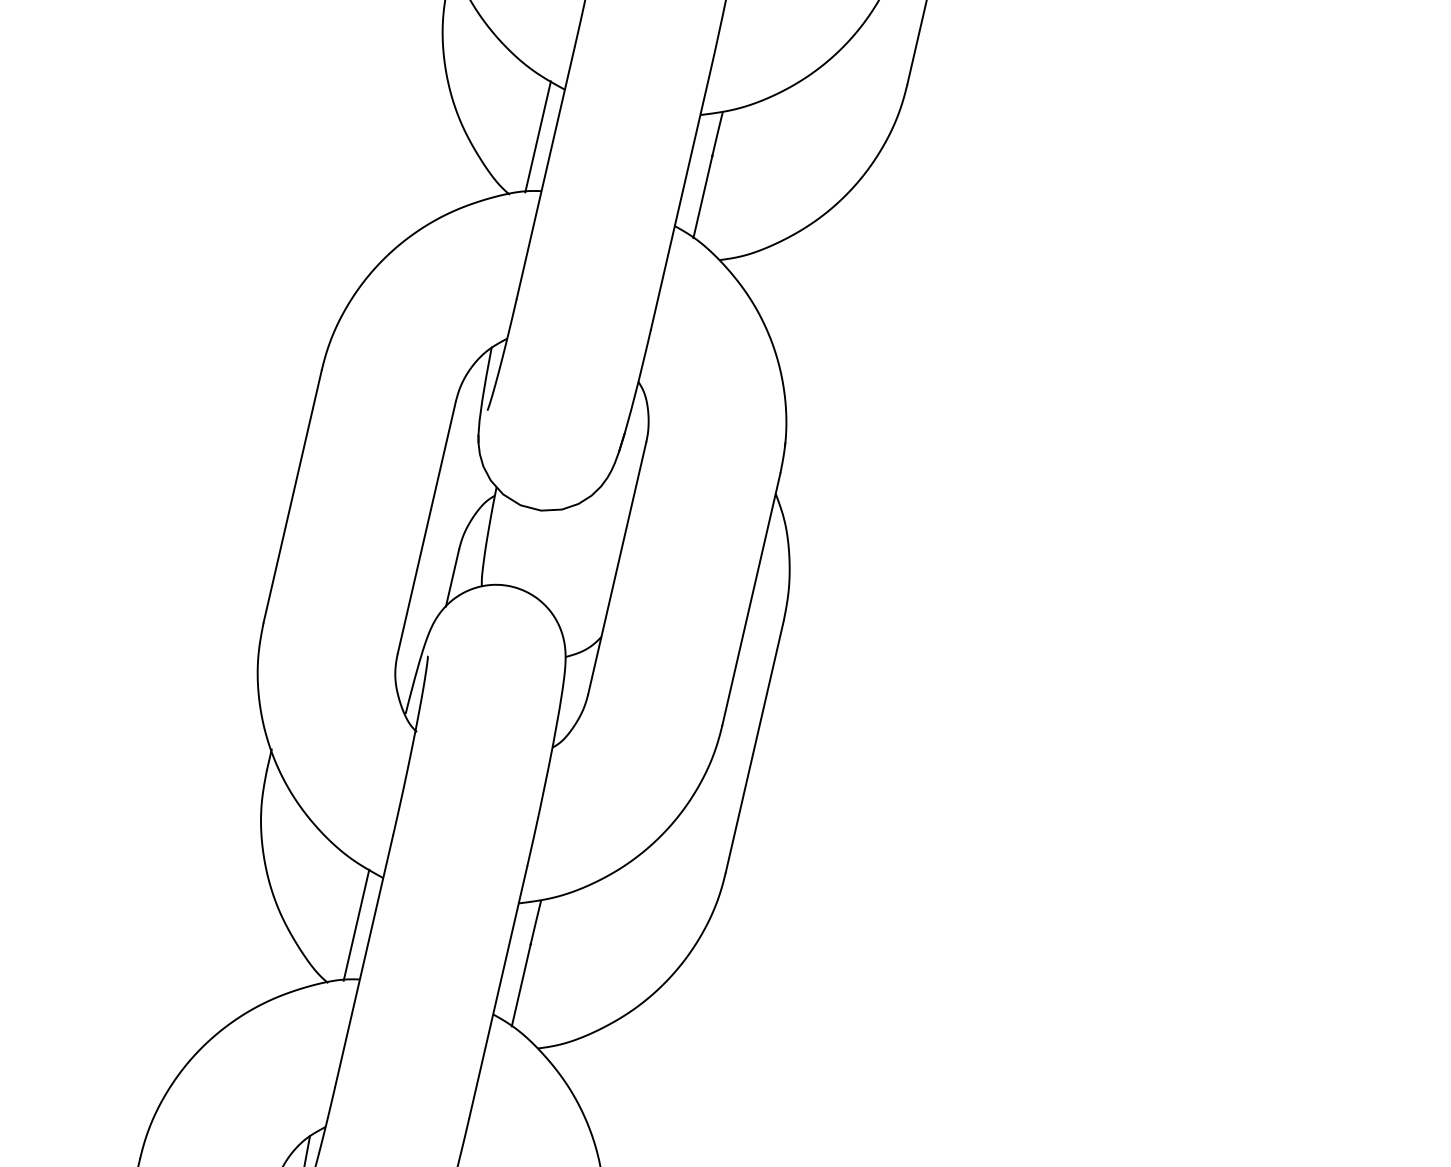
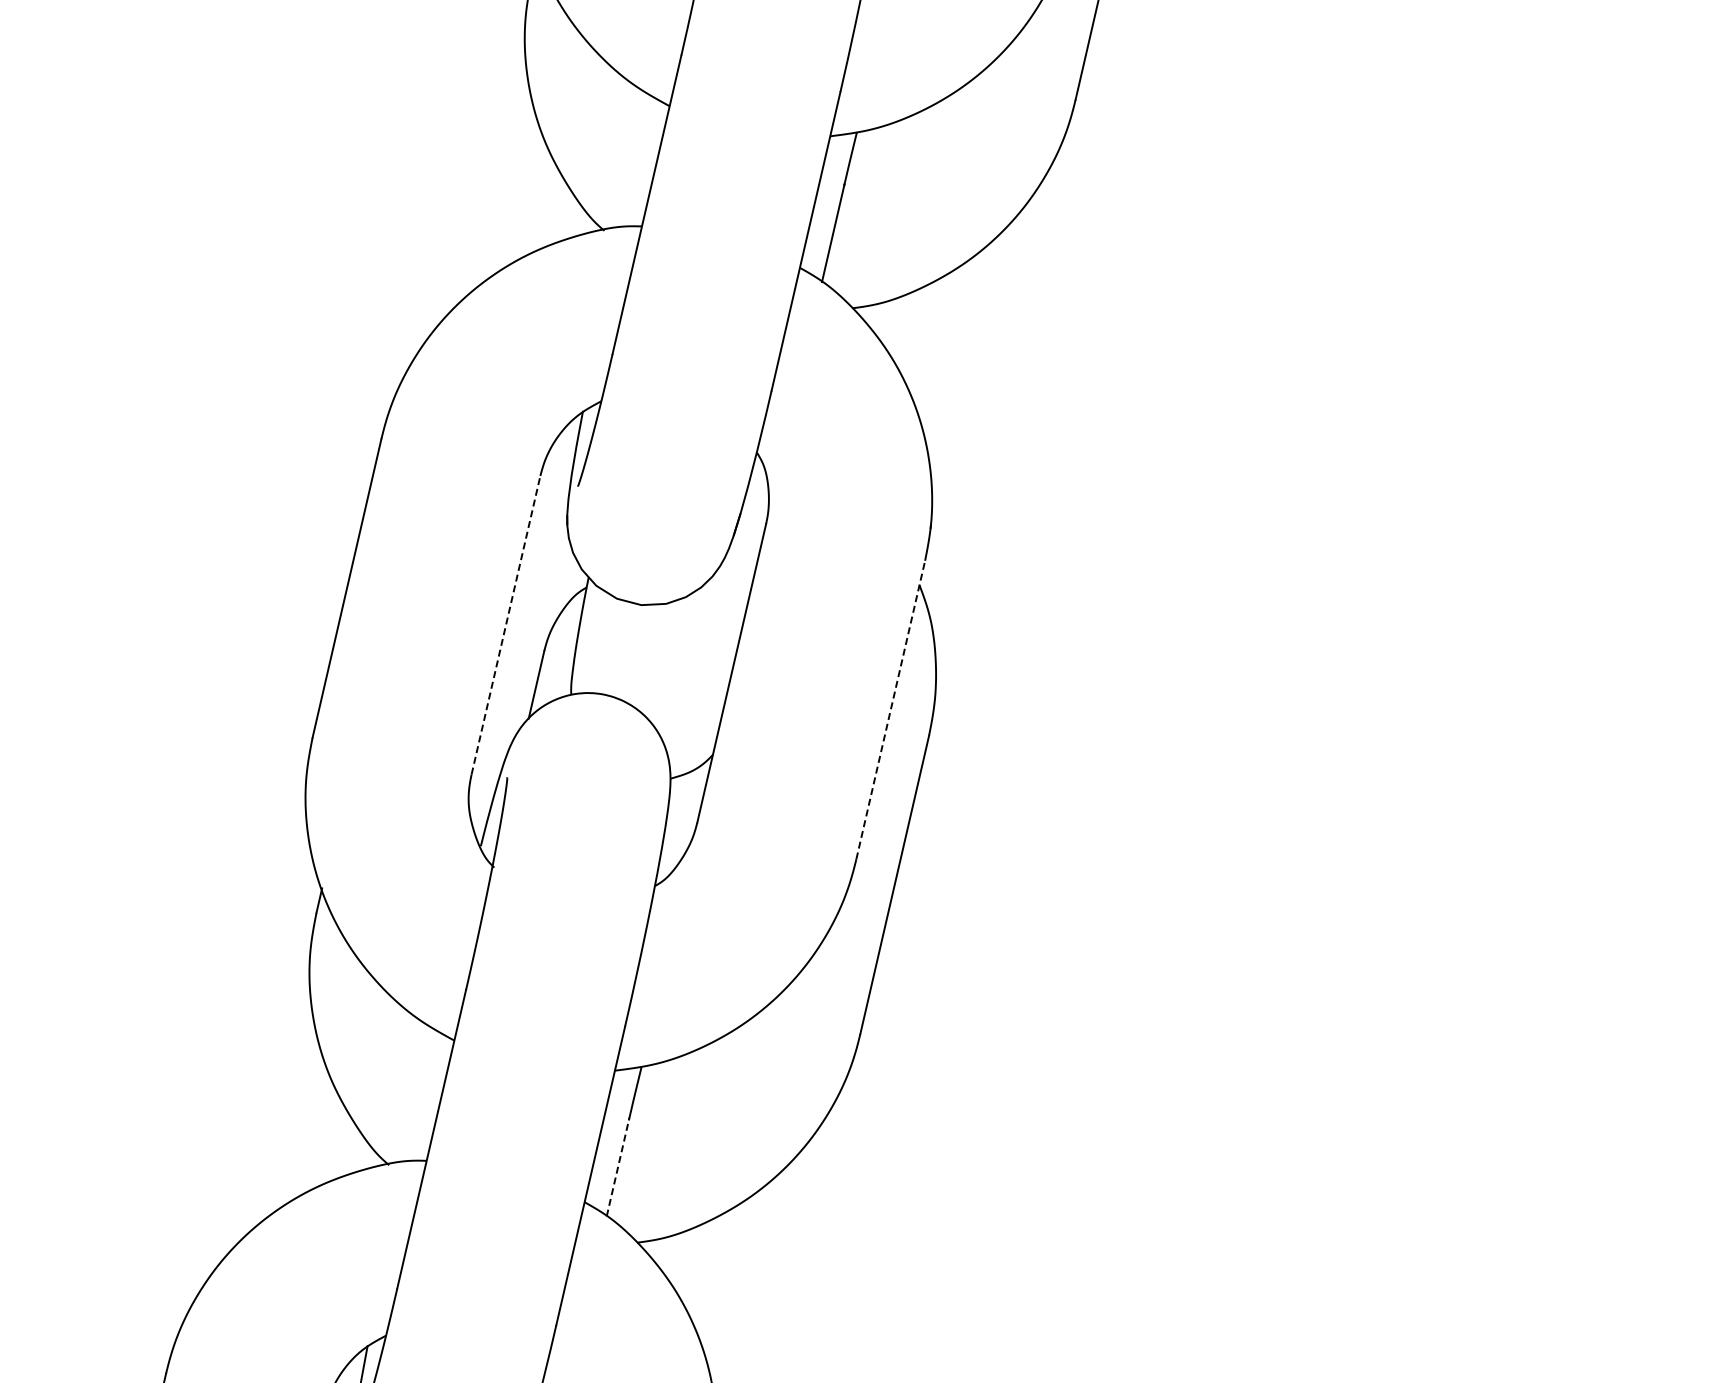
line: (537, 136) -> (637, 161), removed
line: (427, 526) -> (506, 624), solid -> dashed
line: (751, 598) -> (890, 709), solid -> dashed
line: (356, 925) -> (422, 1096), removed
line: (520, 985) -> (617, 1168), solid -> dashed

